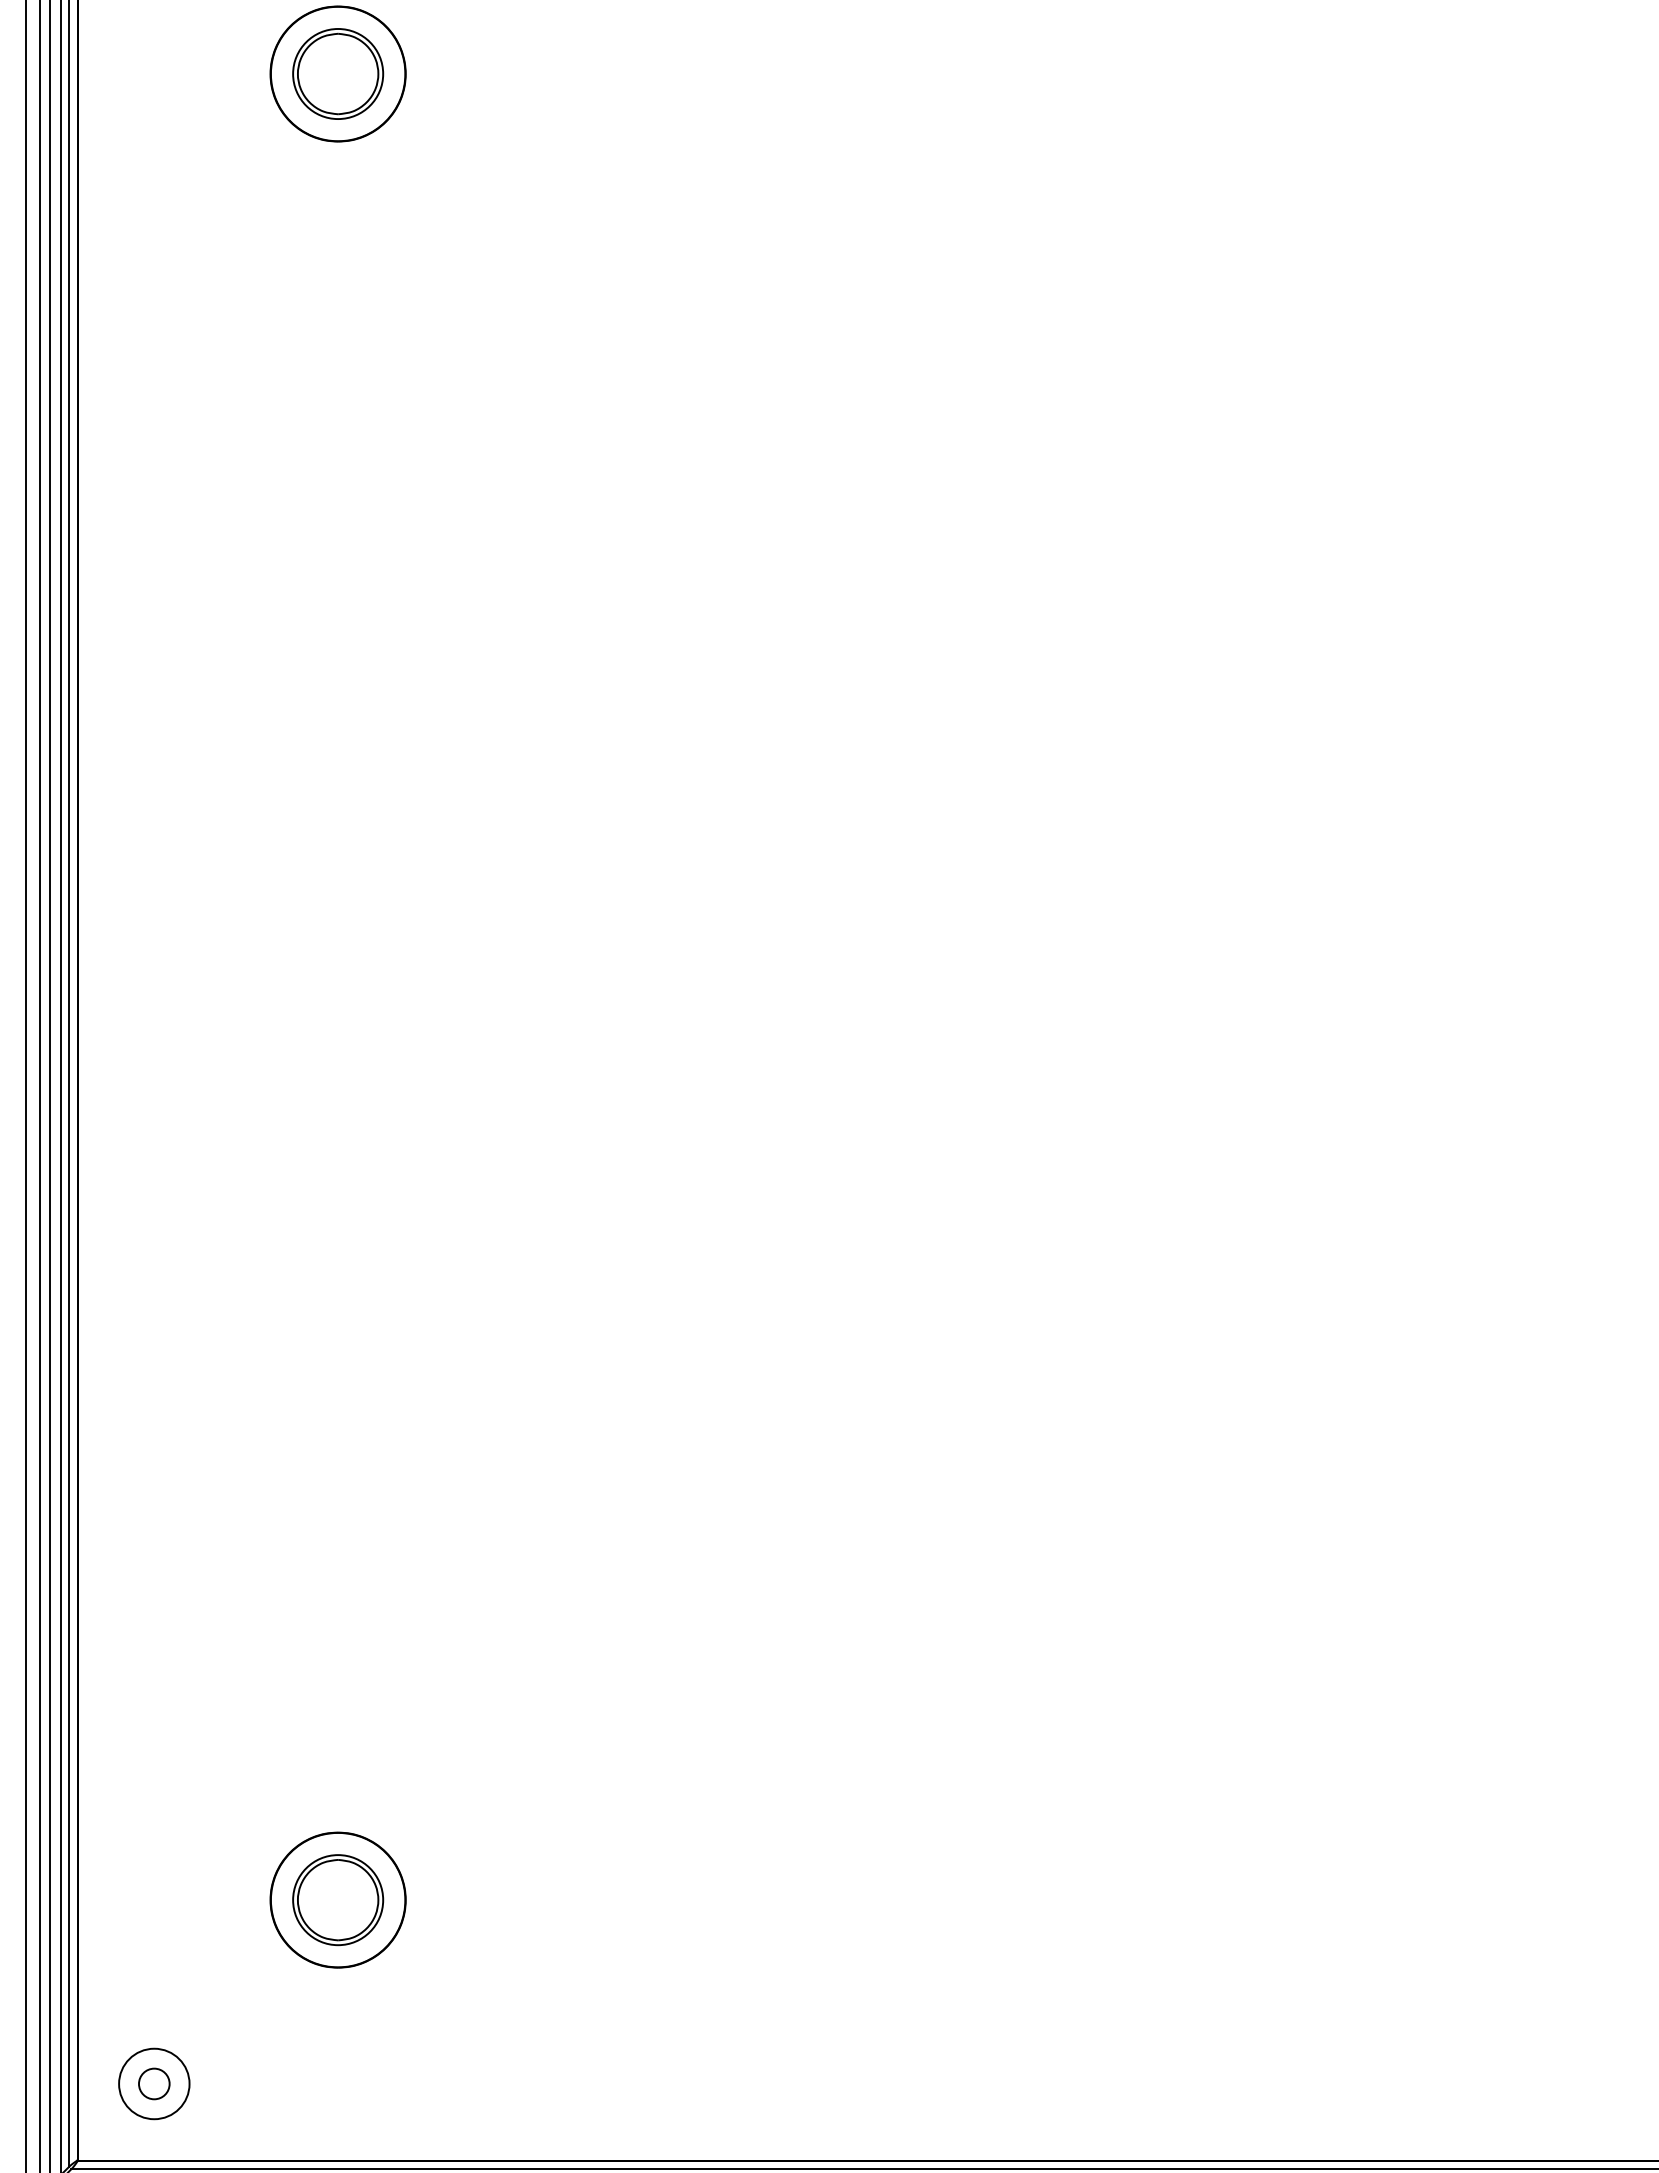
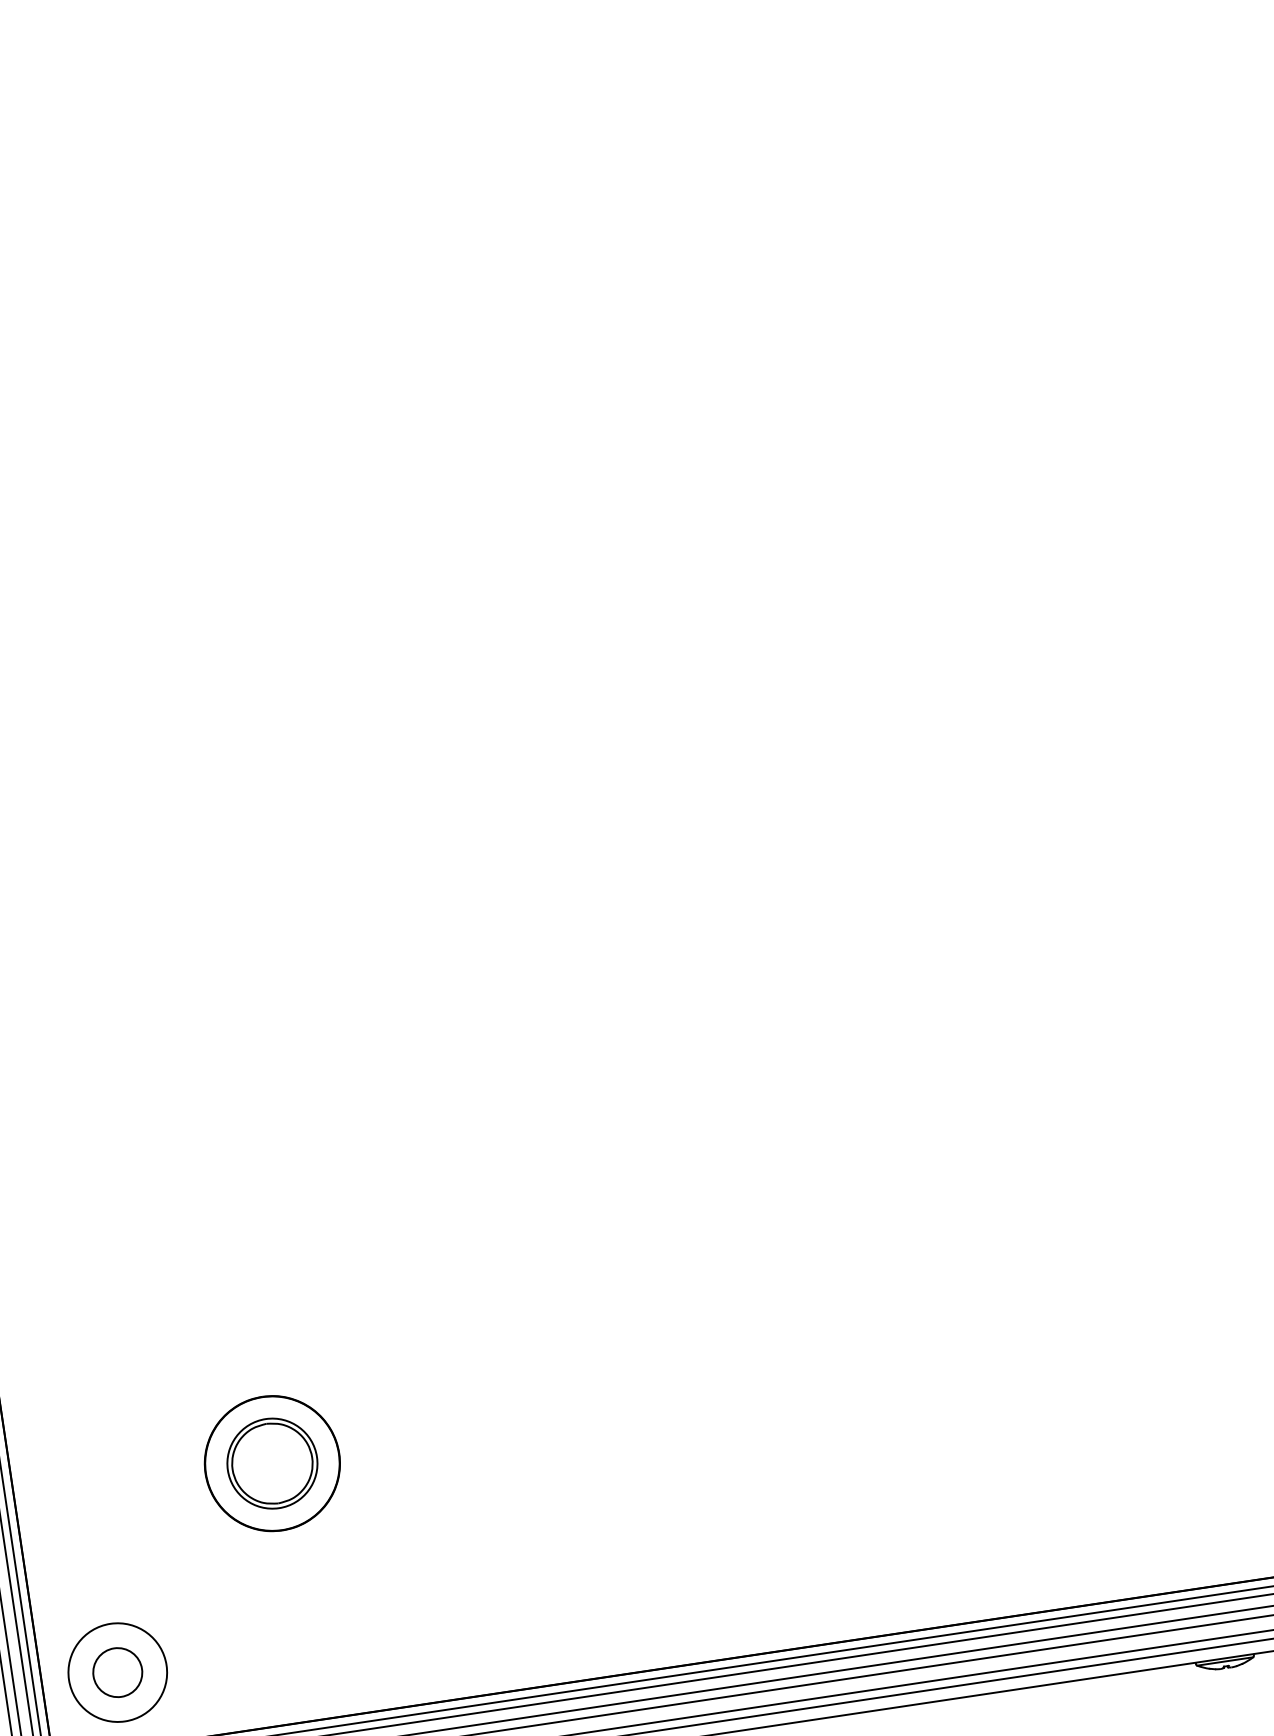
circle: (154, 2083) -> (117, 1672), size x1.4
circle: (154, 2083) -> (117, 1672), size x1.6

